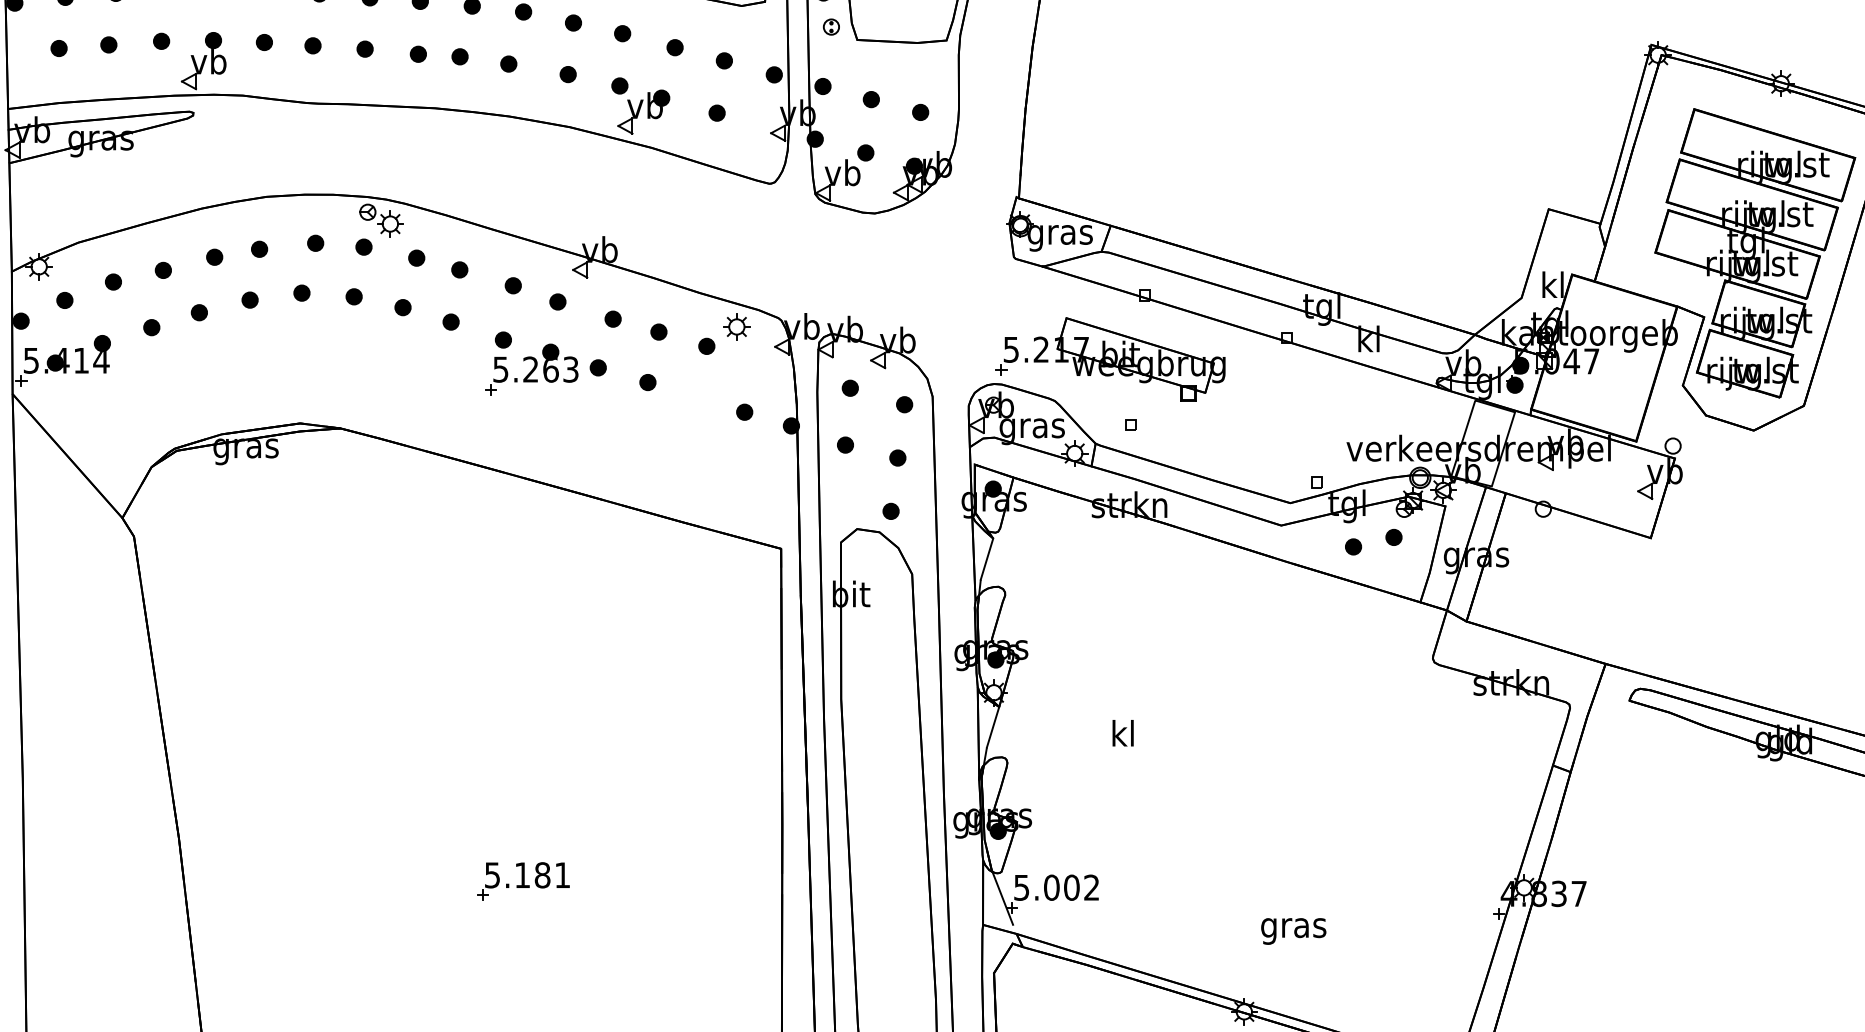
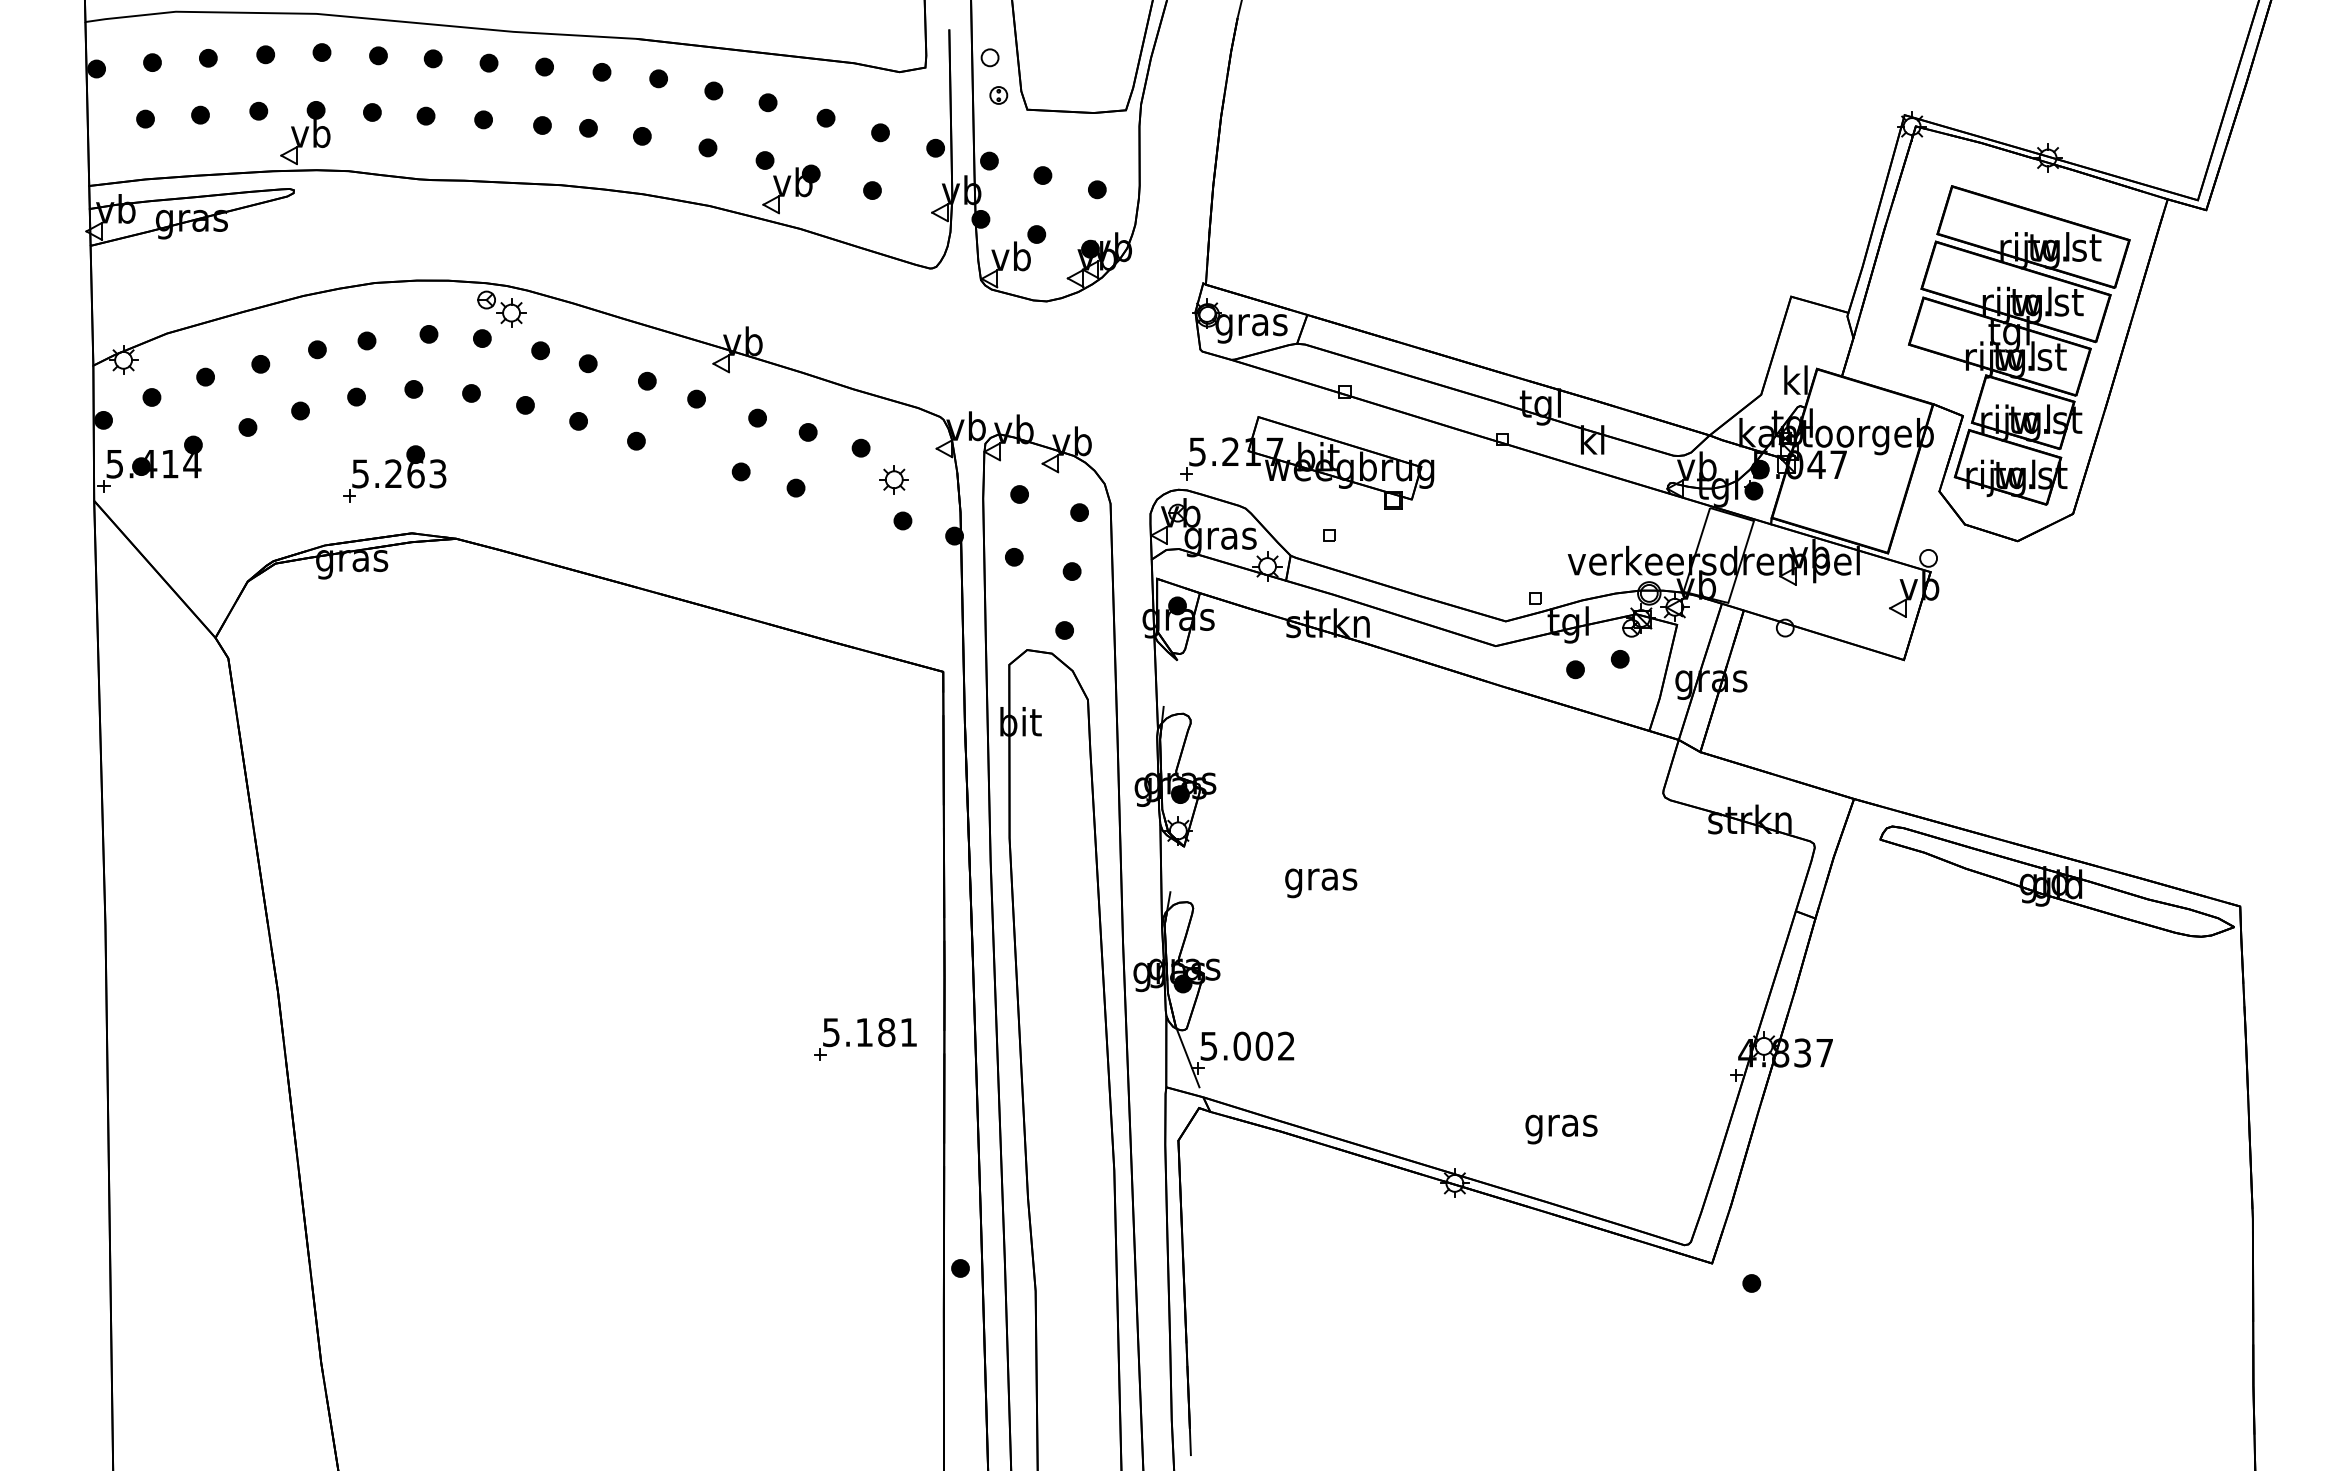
part: (736, 326) -> (893, 479), moved
part: (531, 369) -> (394, 473), moved
line: (986, 558) -> (1170, 682), removed
line: (993, 726) -> (1177, 868), removed
text: (1123, 736) -> (1321, 879), kl -> gras
part: (523, 881) -> (865, 1039), moved
text: (1293, 931) -> (1561, 1129), moved

